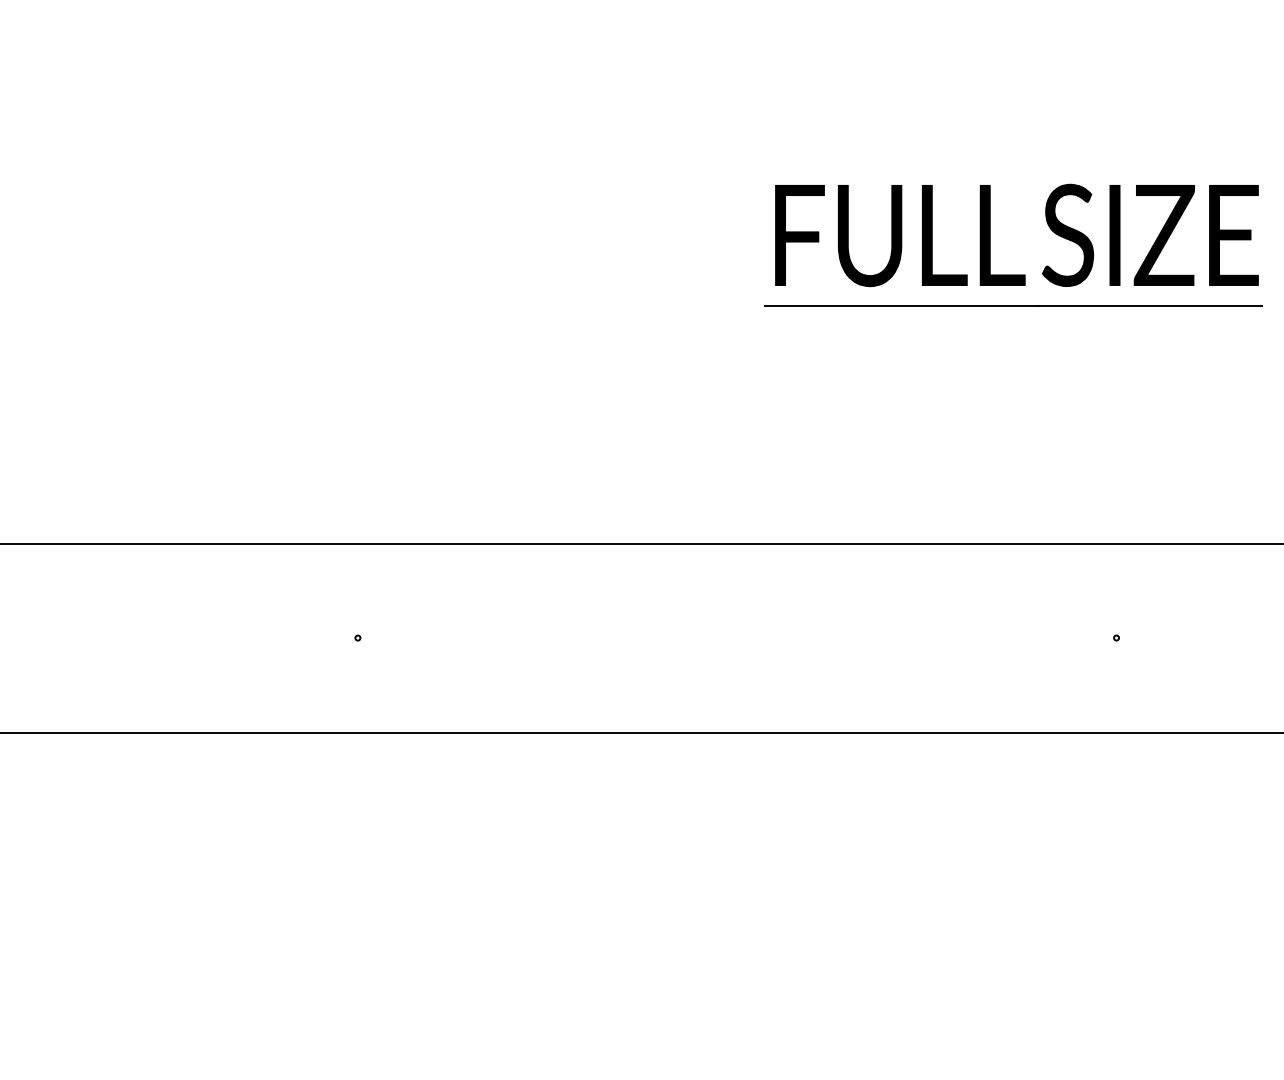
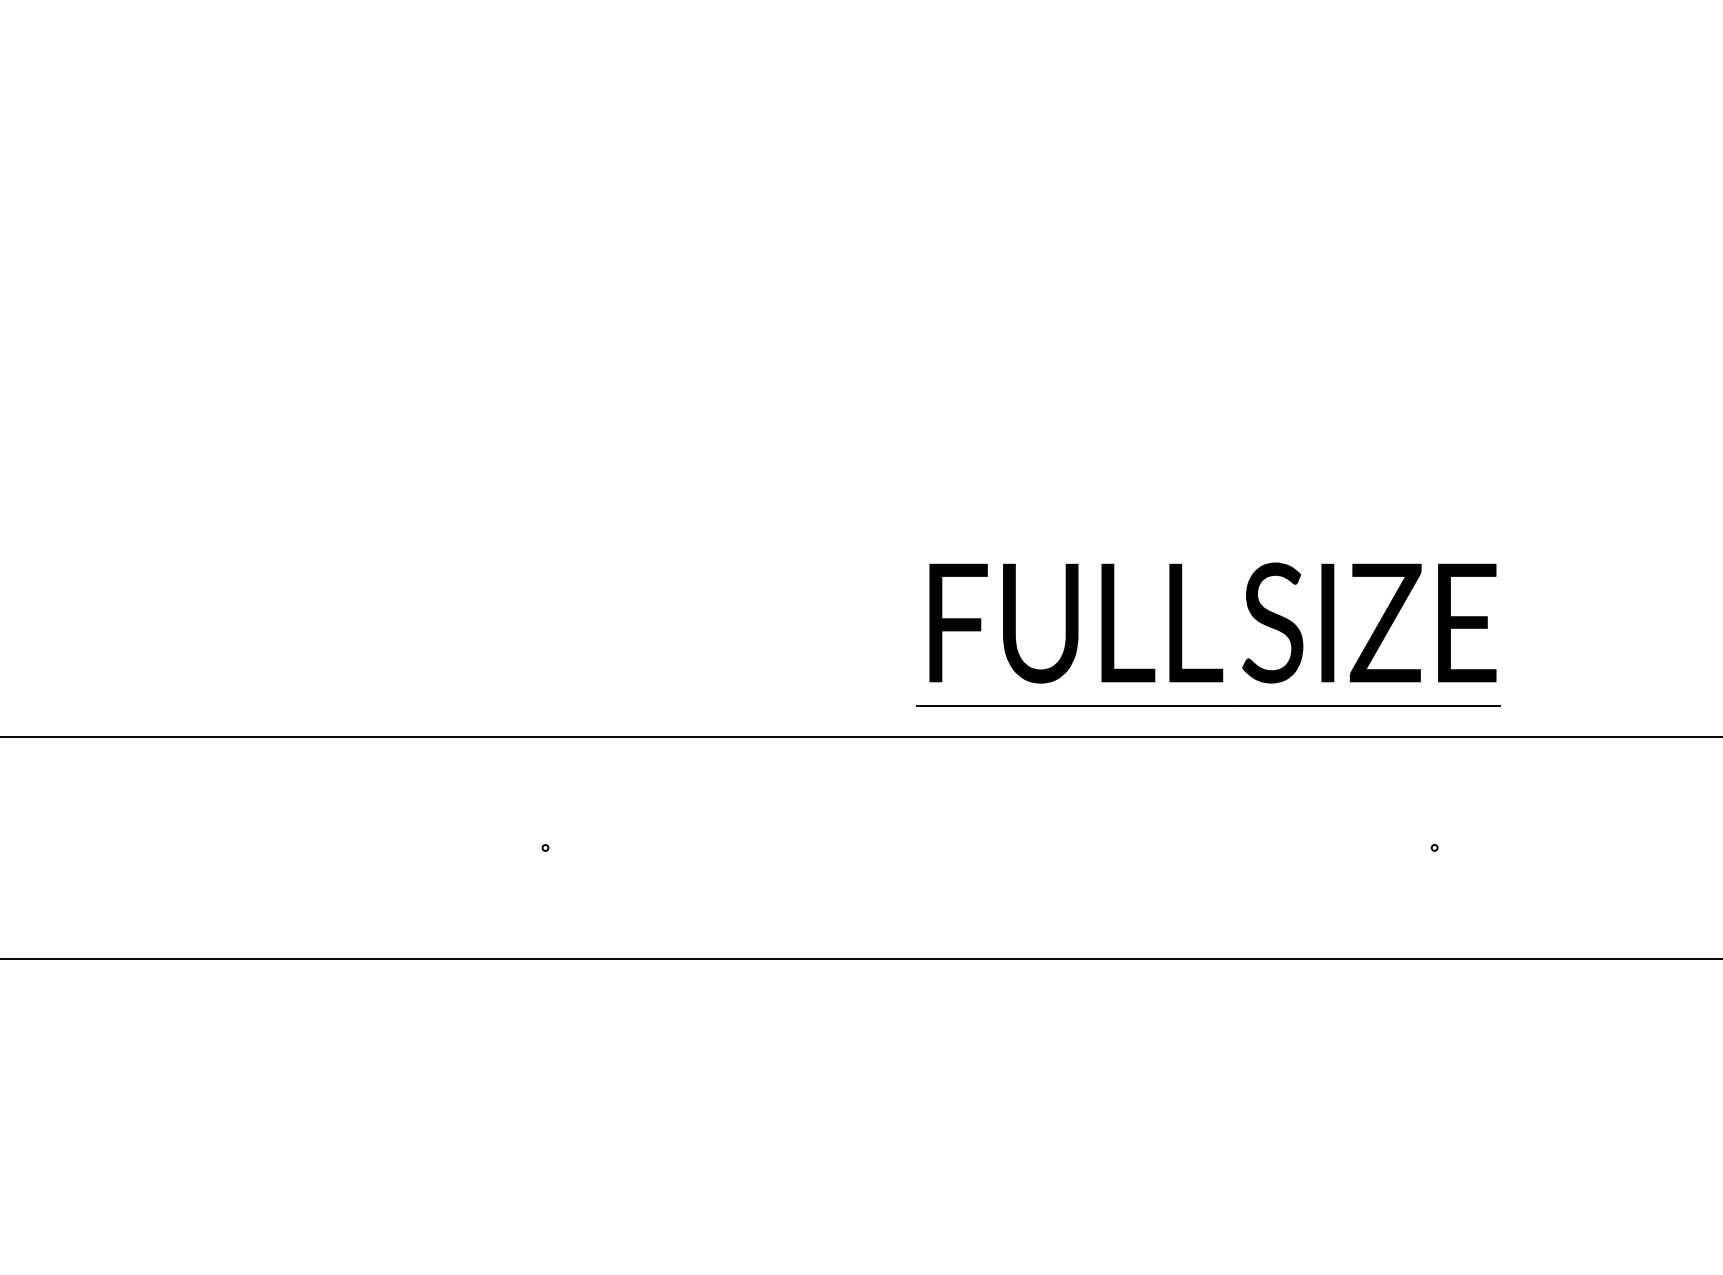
part: (990, 245) -> (1182, 634), moved

